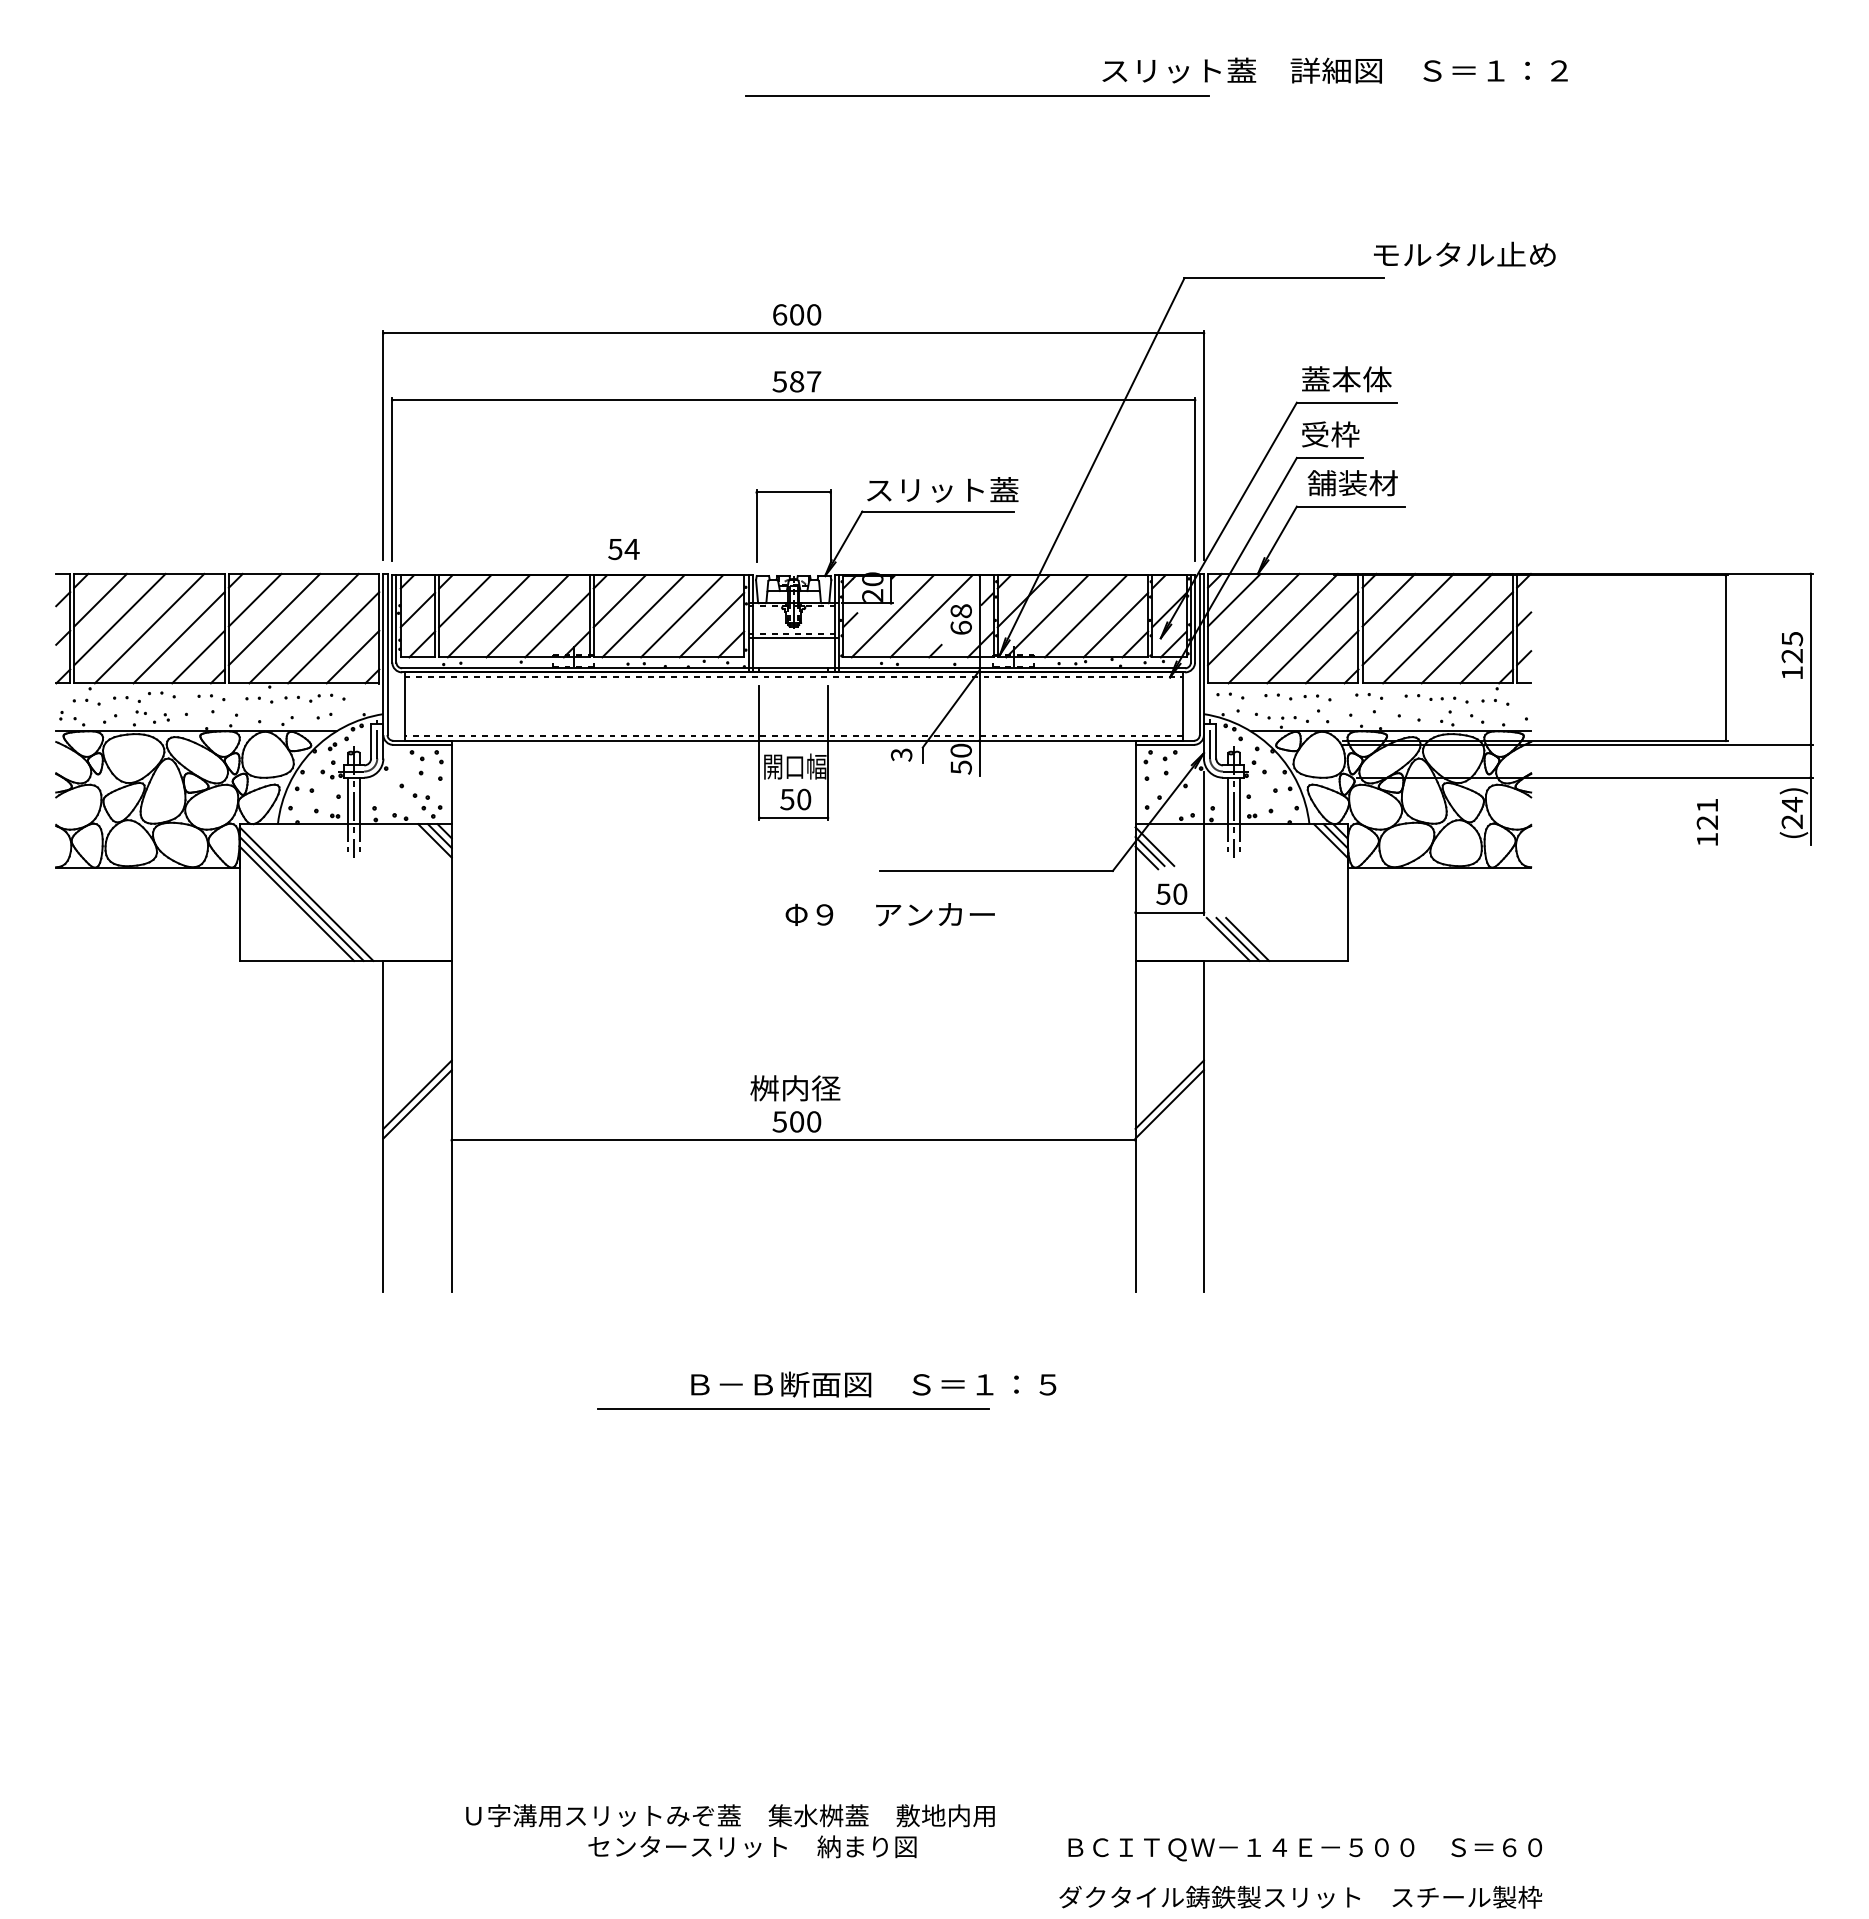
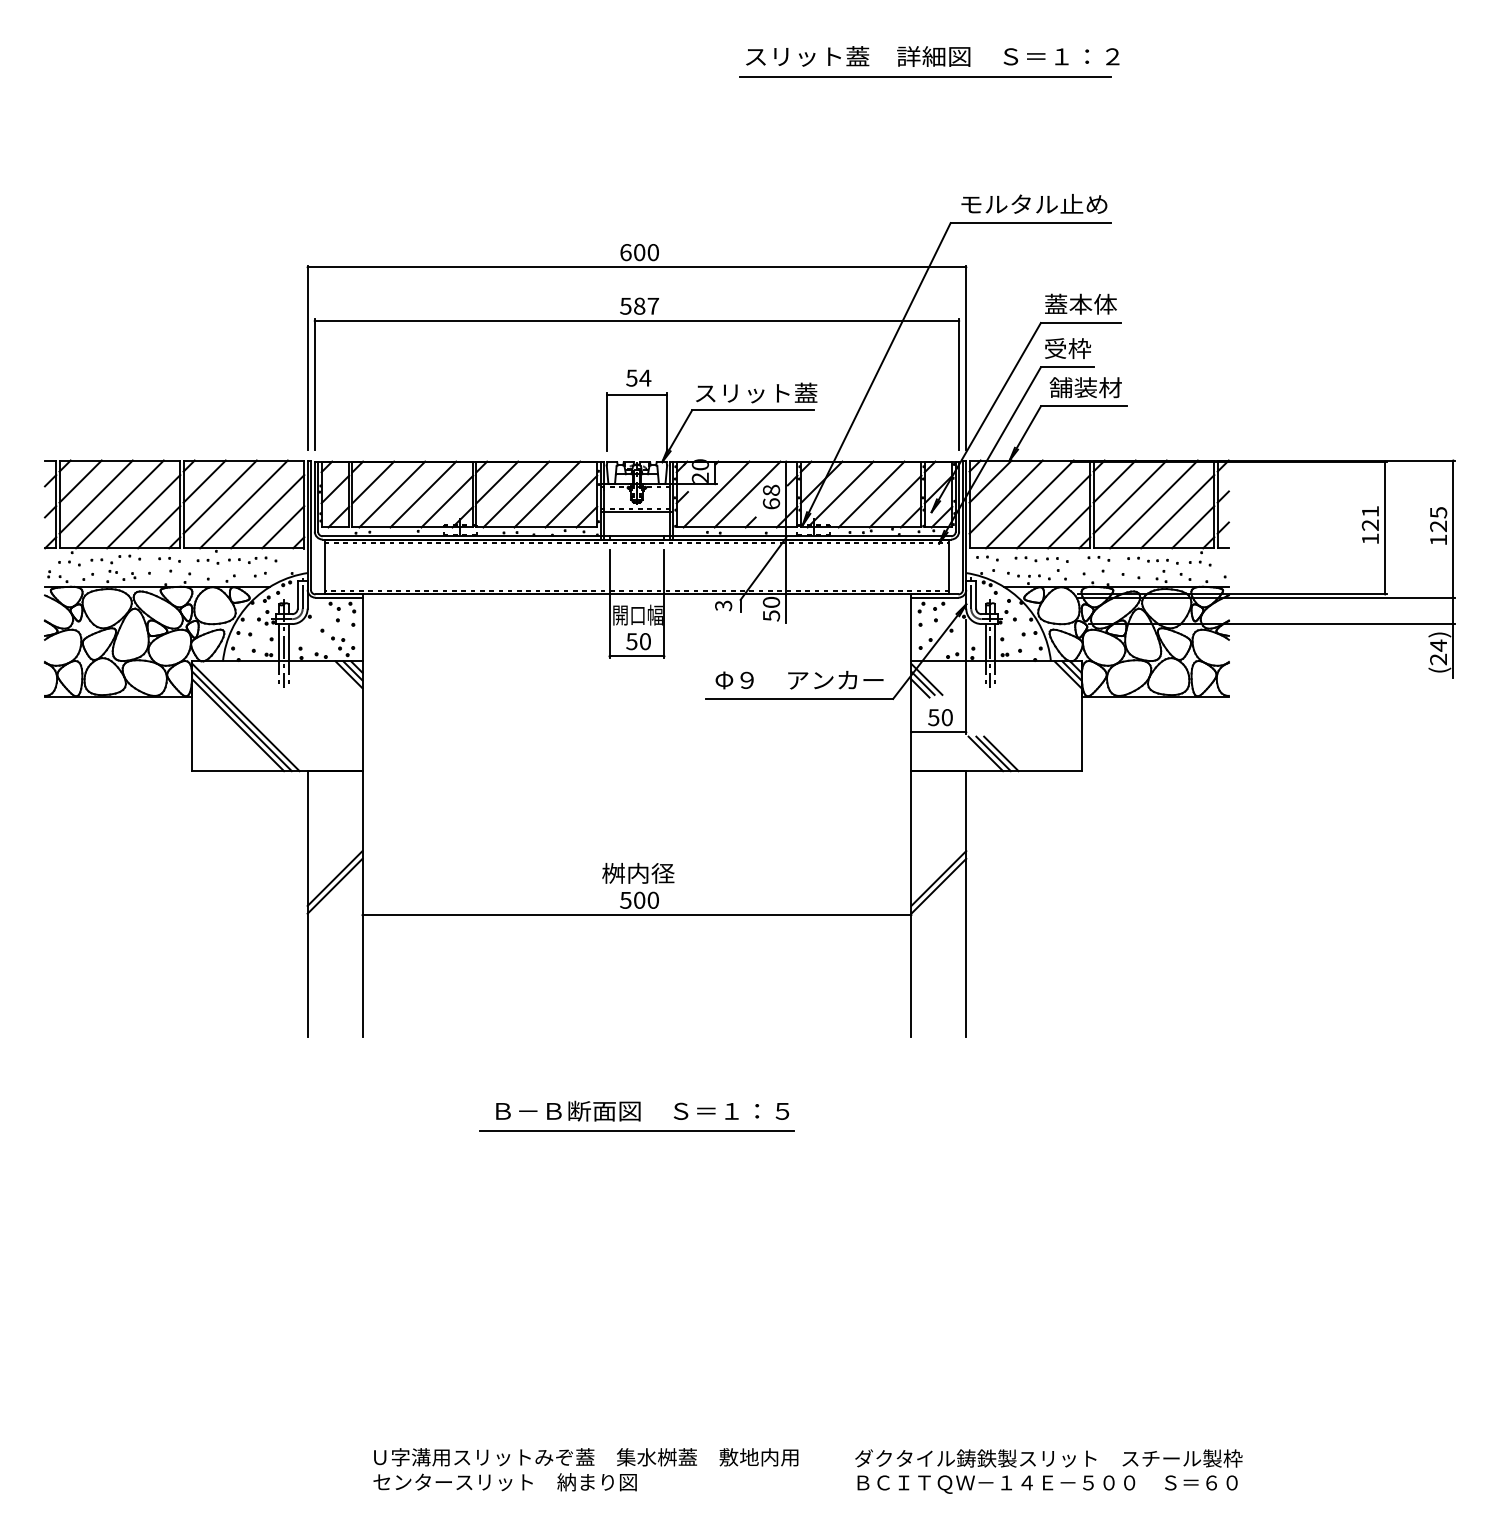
text: (1334, 70) -> (932, 56), moved
line: (977, 95) -> (925, 76), moved
text: (1464, 253) -> (1034, 203), moved
text: (623, 549) -> (638, 378), moved
text: (1706, 822) -> (1369, 525), moved
text: (889, 914) -> (798, 680), moved
text: (873, 1384) -> (642, 1111), moved
text: (752, 1846) -> (505, 1481), moved
text: (1300, 1896) -> (1048, 1457), moved

